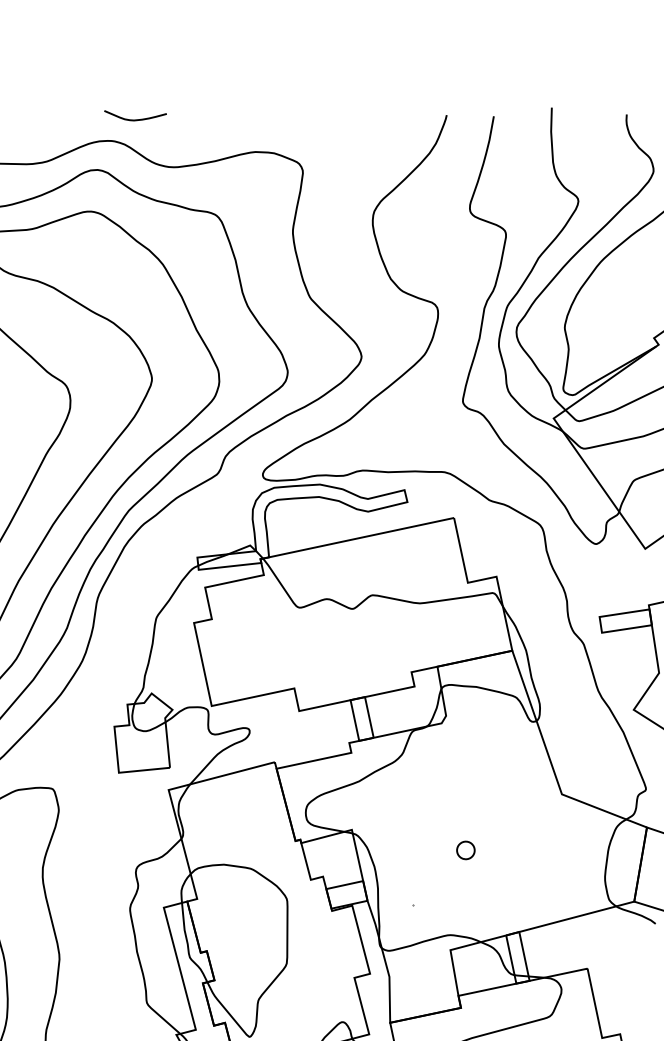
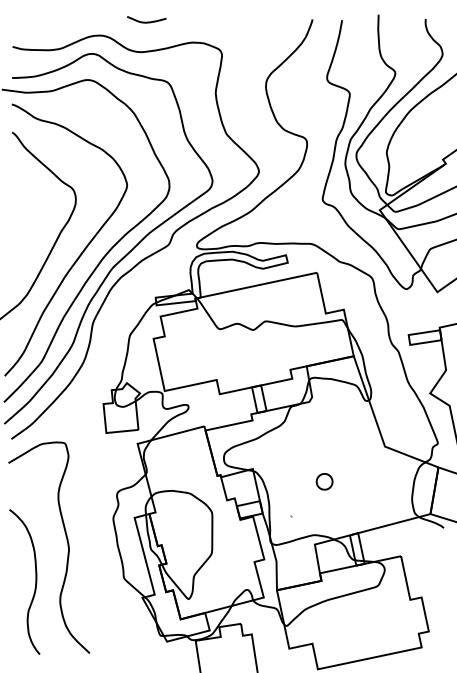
curve: (135, 118) -> (146, 21), moved
part: (465, 849) -> (324, 481), size x1.43

